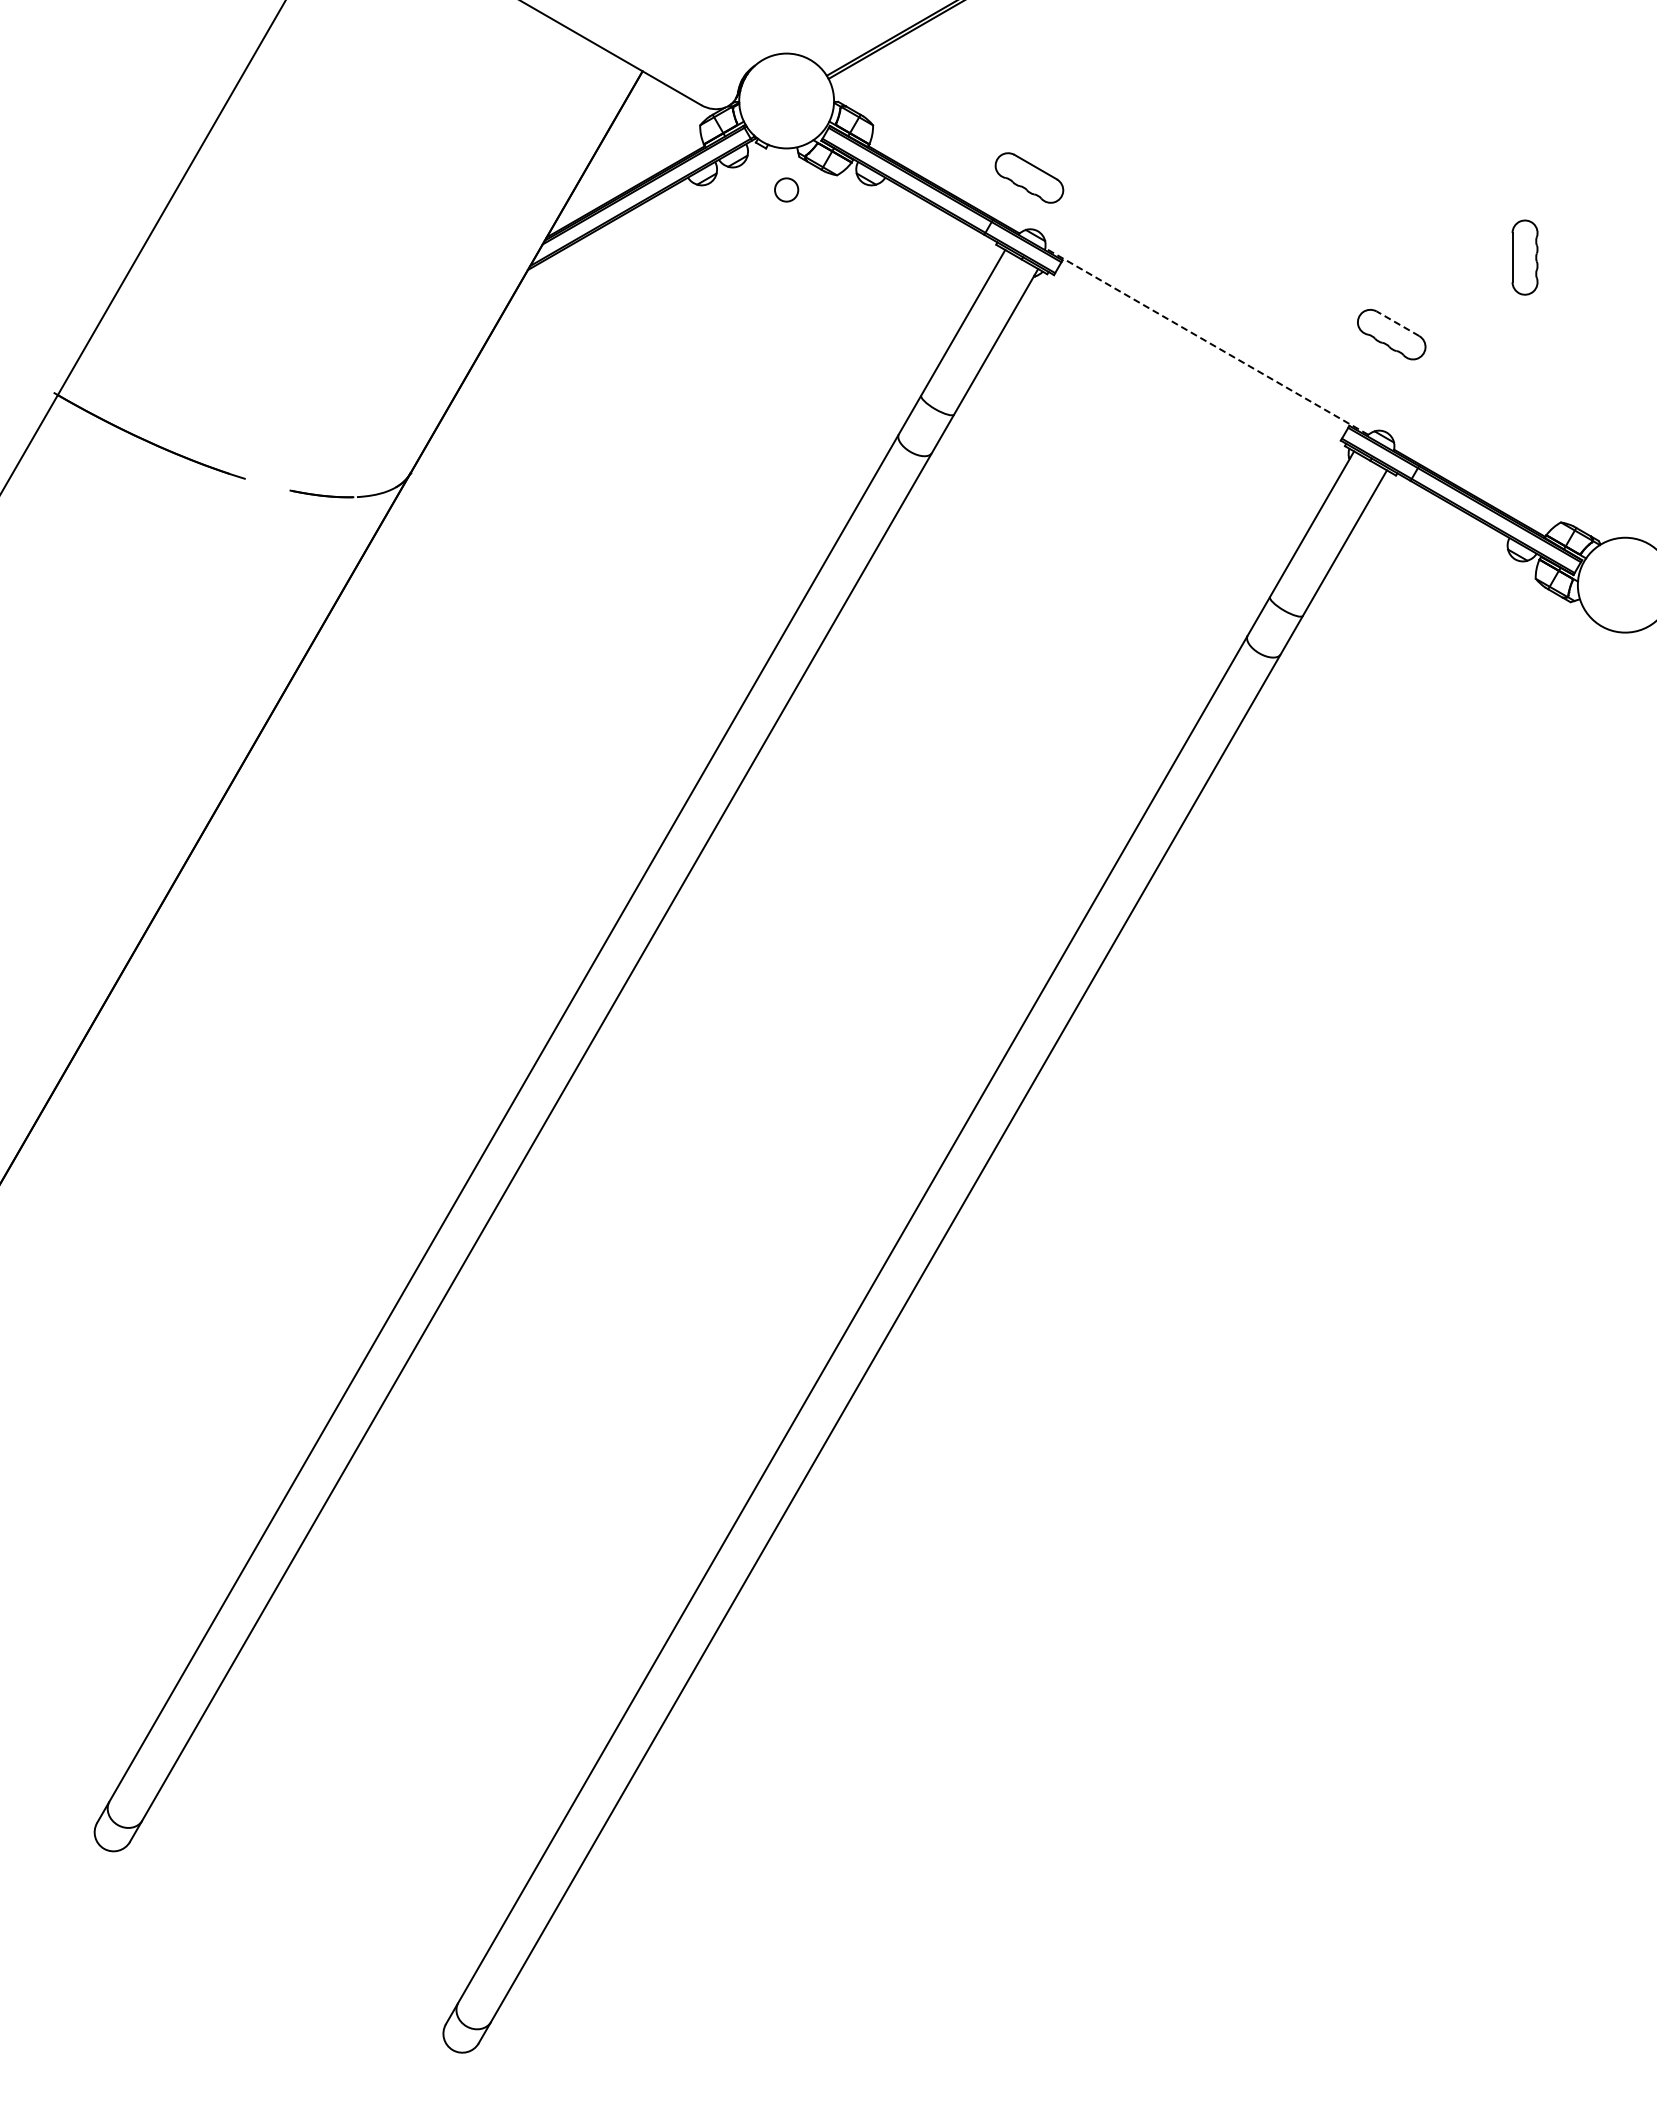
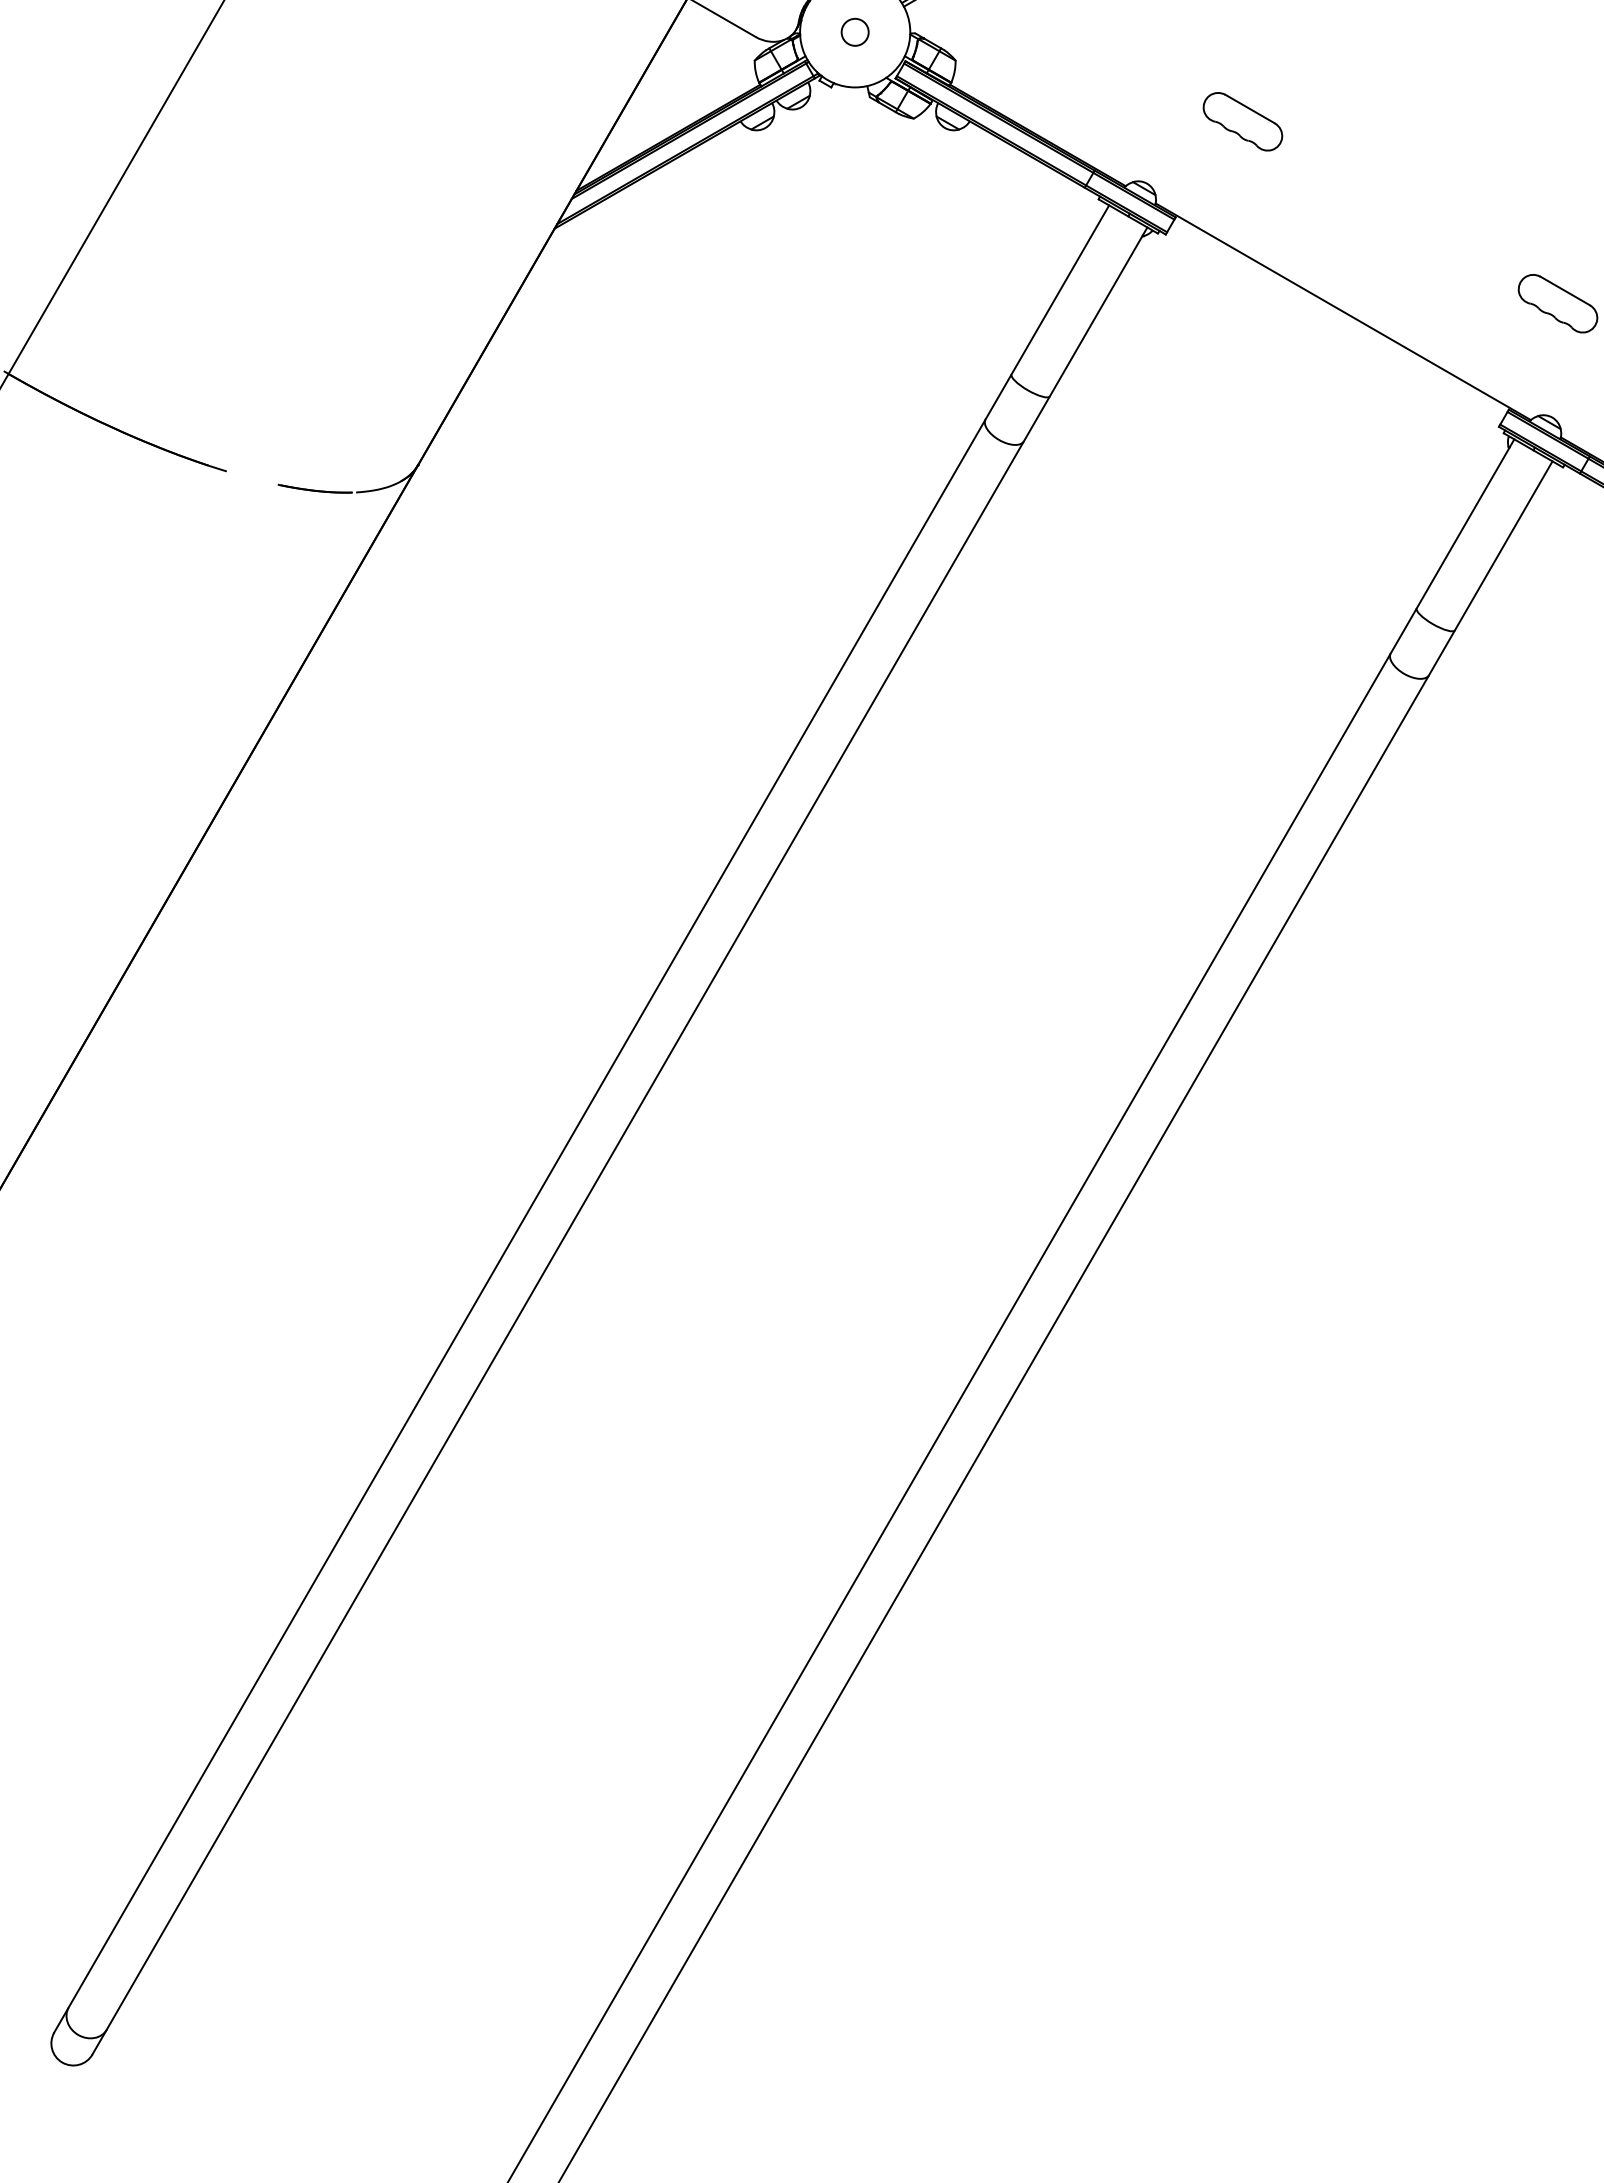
part: (1029, 177) -> (1242, 121), moved
circle: (786, 189) -> (855, 31), moved
line: (1397, 323) -> (1564, 290), dashed -> solid
line: (1206, 341) -> (1342, 311), dashed -> solid

